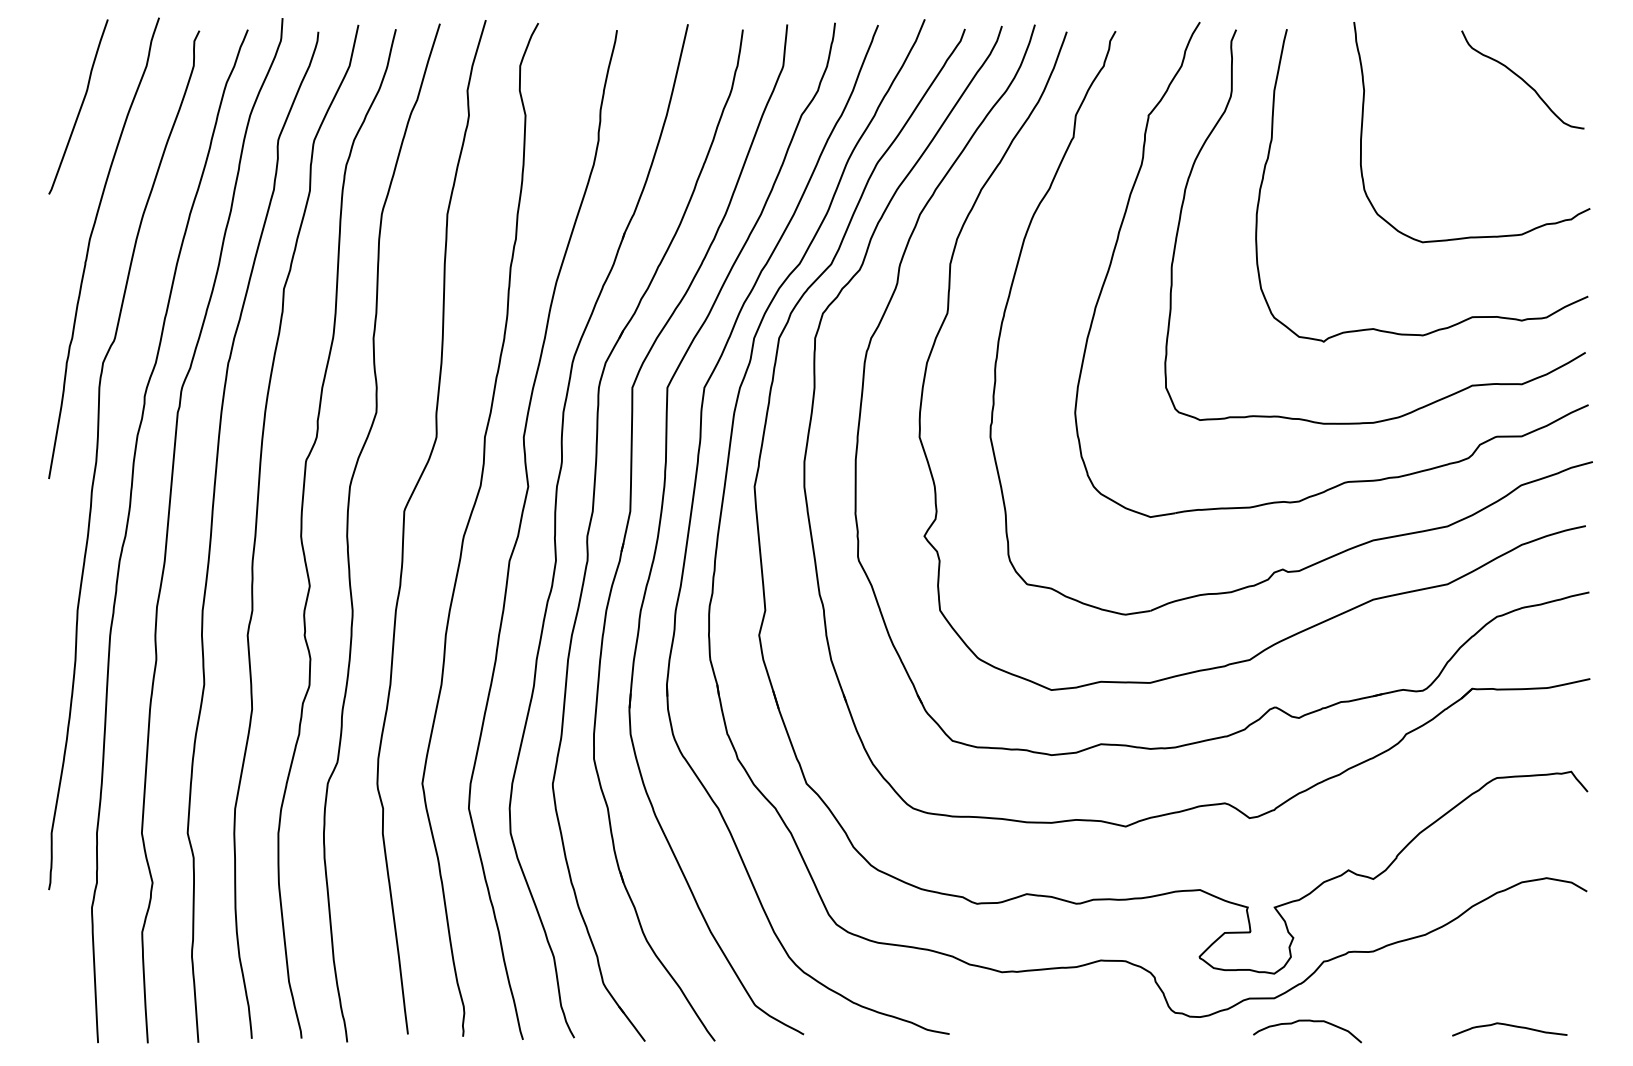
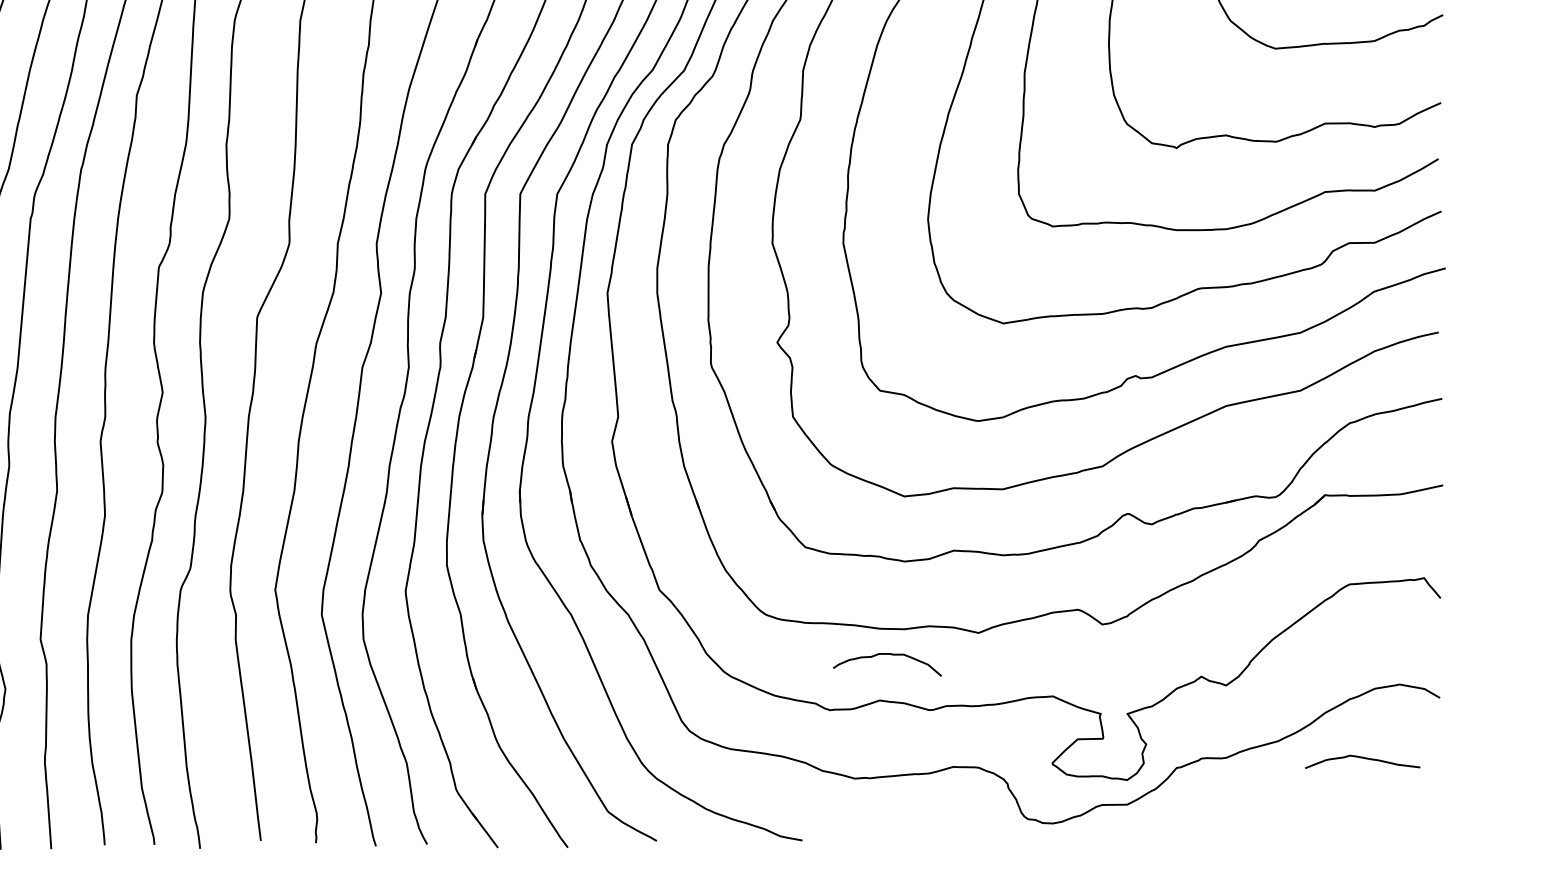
curve: (1307, 1021) -> (887, 654), moved
curve: (1509, 1026) -> (1362, 758), moved

